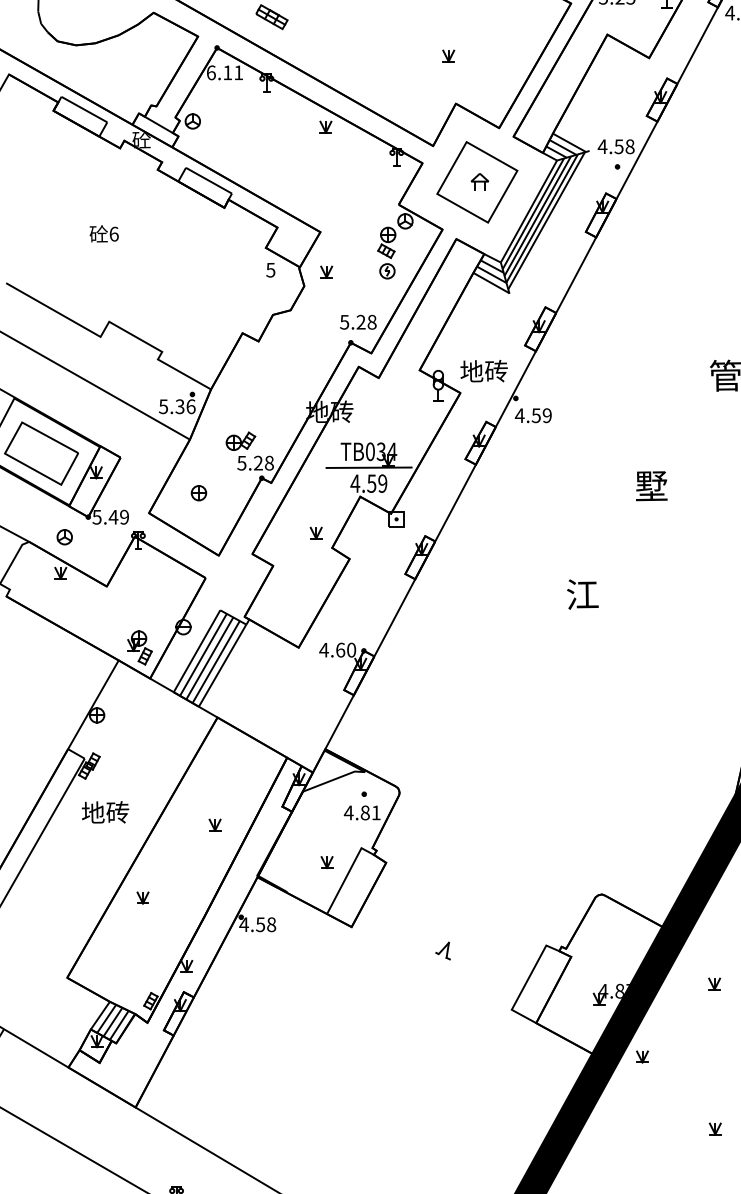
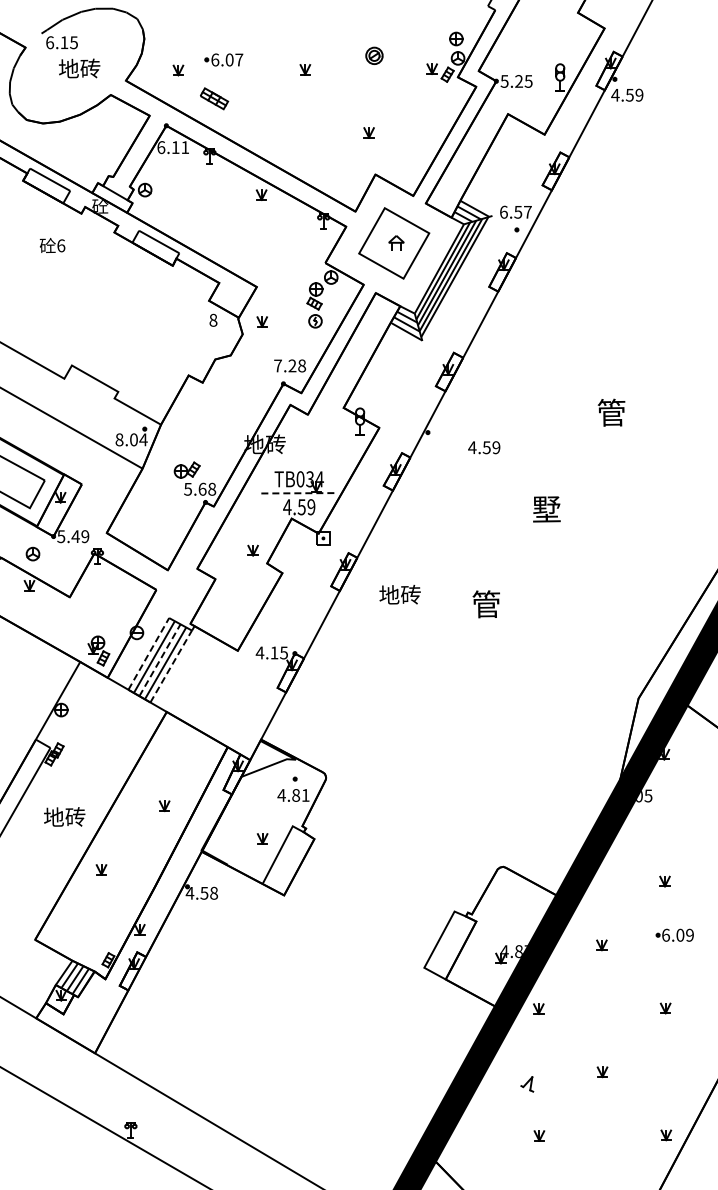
text: (615, 145) -> (515, 211), 4.58 -> 6.57
text: (104, 233) -> (52, 245), moved
text: (270, 269) -> (213, 319), 5 -> 8
text: (344, 321) -> (277, 365), 5.28 -> 7.28
text: (483, 370) -> (399, 594), moved
text: (177, 406) -> (131, 439), 5.36 -> 8.04
text: (533, 415) -> (484, 447), moved
text: (258, 462) -> (202, 488), 5.28 -> 5.68
line: (369, 468) -> (299, 493), solid -> dashed
part: (198, 493) -> (150, 515), removed
text: (582, 594) -> (486, 604), 江 -> 管
text: (345, 649) -> (278, 652), 4.60 -> 4.15
line: (197, 650) -> (149, 653), solid -> dashed
line: (210, 657) -> (160, 659), solid -> dashed
line: (222, 665) -> (171, 666), solid -> dashed
text: (105, 811) -> (64, 816), moved
part: (443, 951) -> (527, 1084), moved

